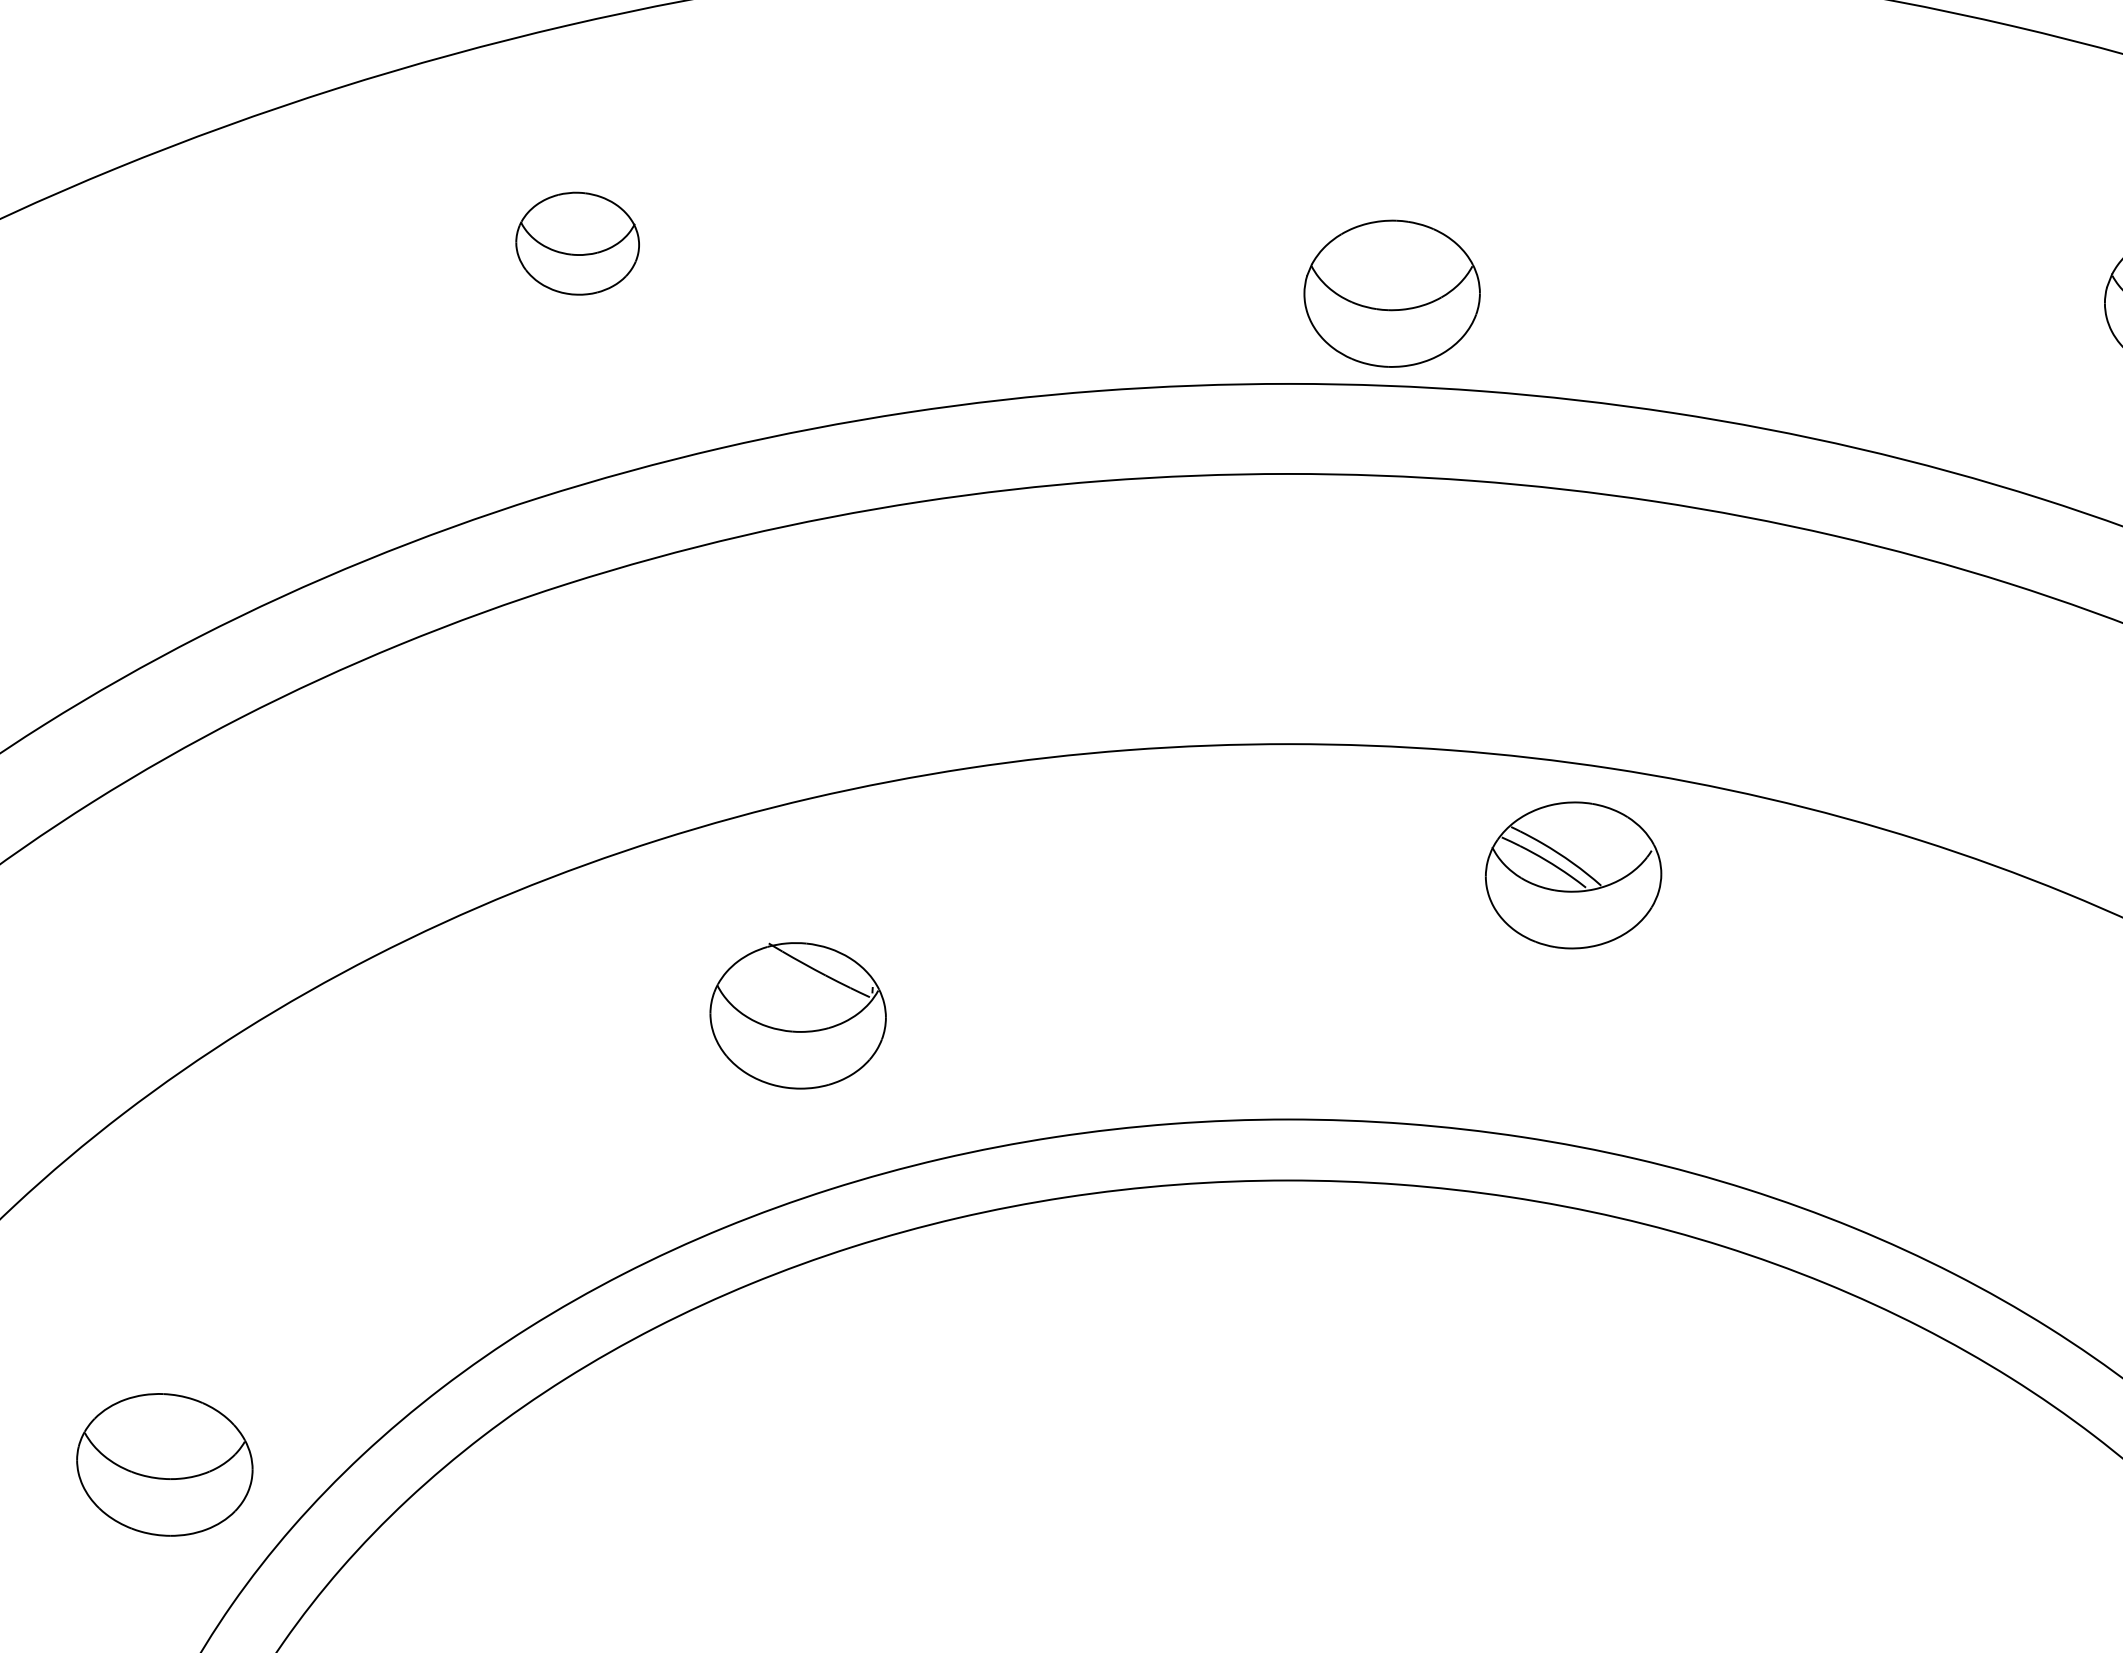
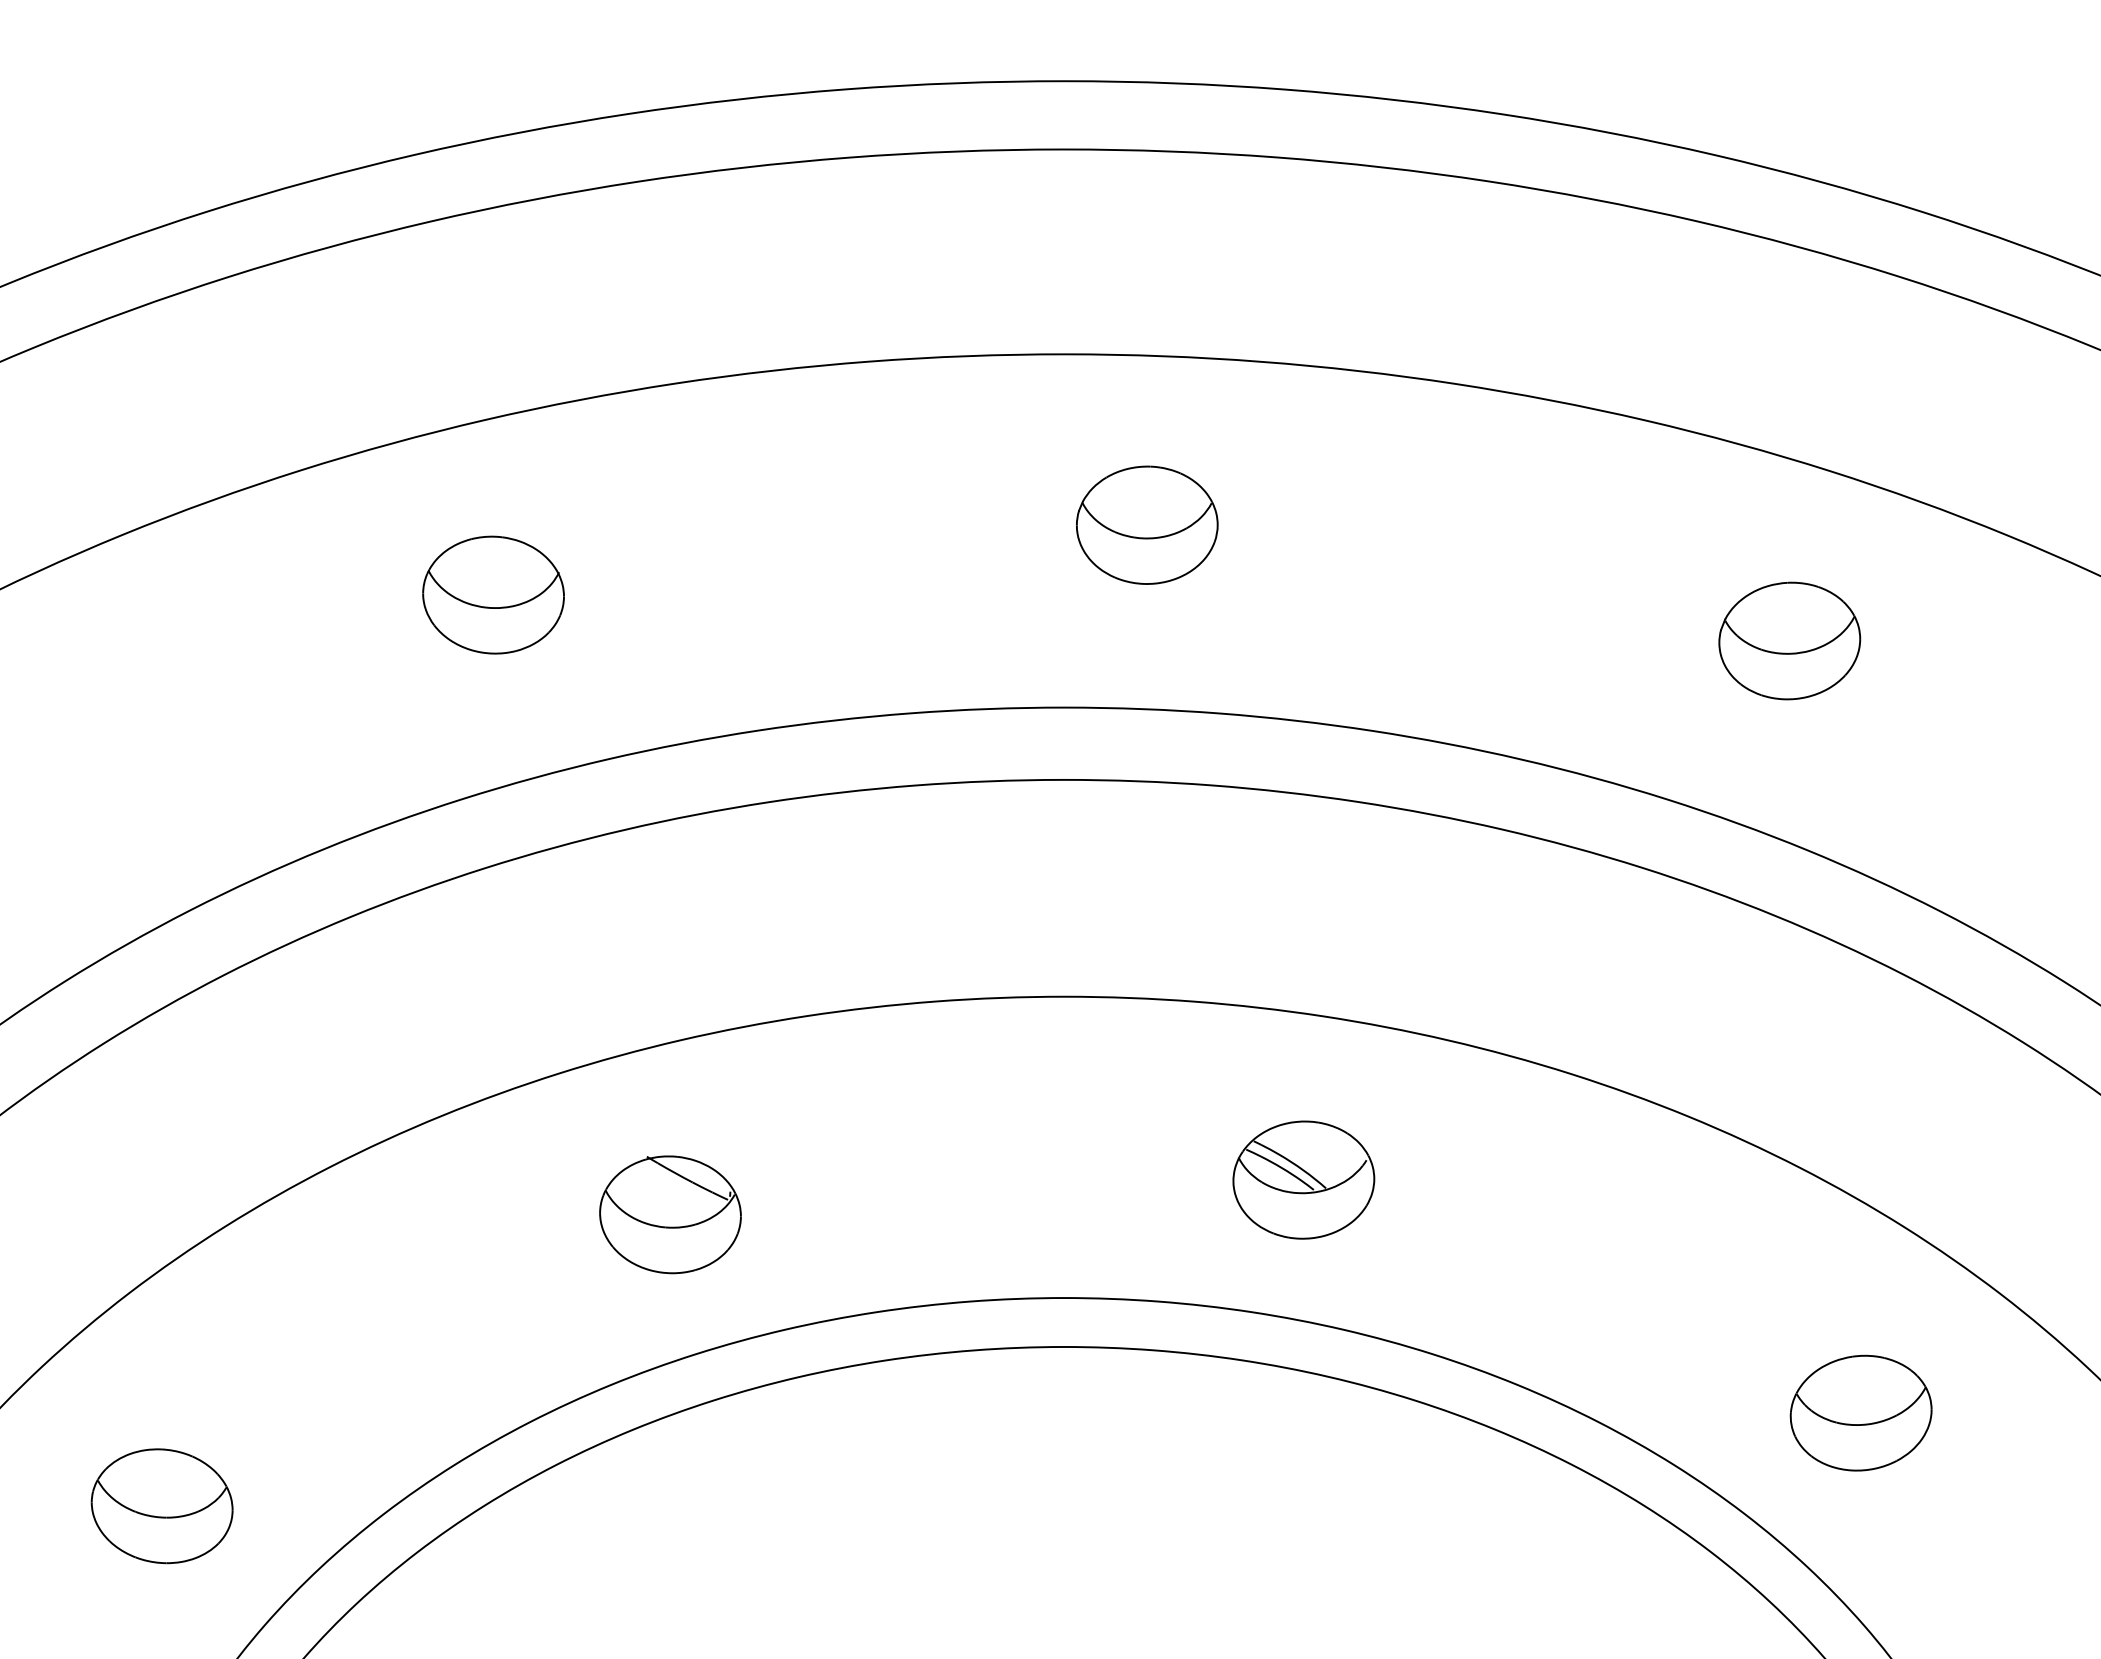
part: (577, 242) -> (493, 594), size x1.43
part: (1392, 292) -> (1147, 524), moved
part: (1573, 874) -> (1303, 1179), moved
part: (164, 1465) -> (161, 1506), moved

